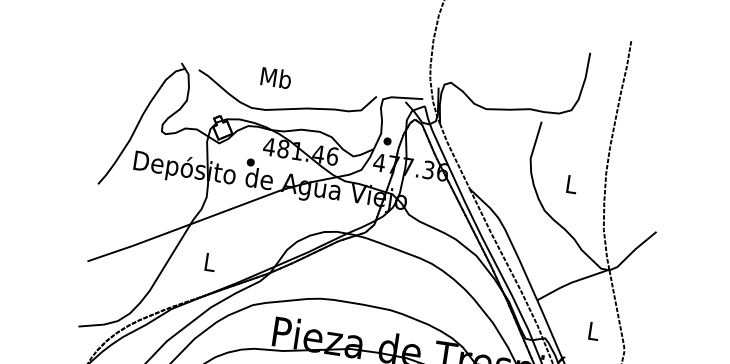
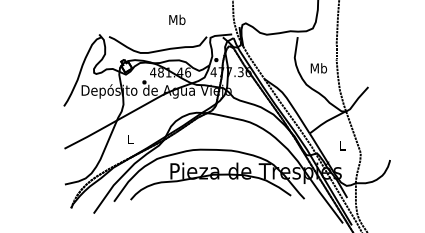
text: (276, 77) -> (177, 19), moved
text: (570, 184) -> (318, 68), L -> Mb

